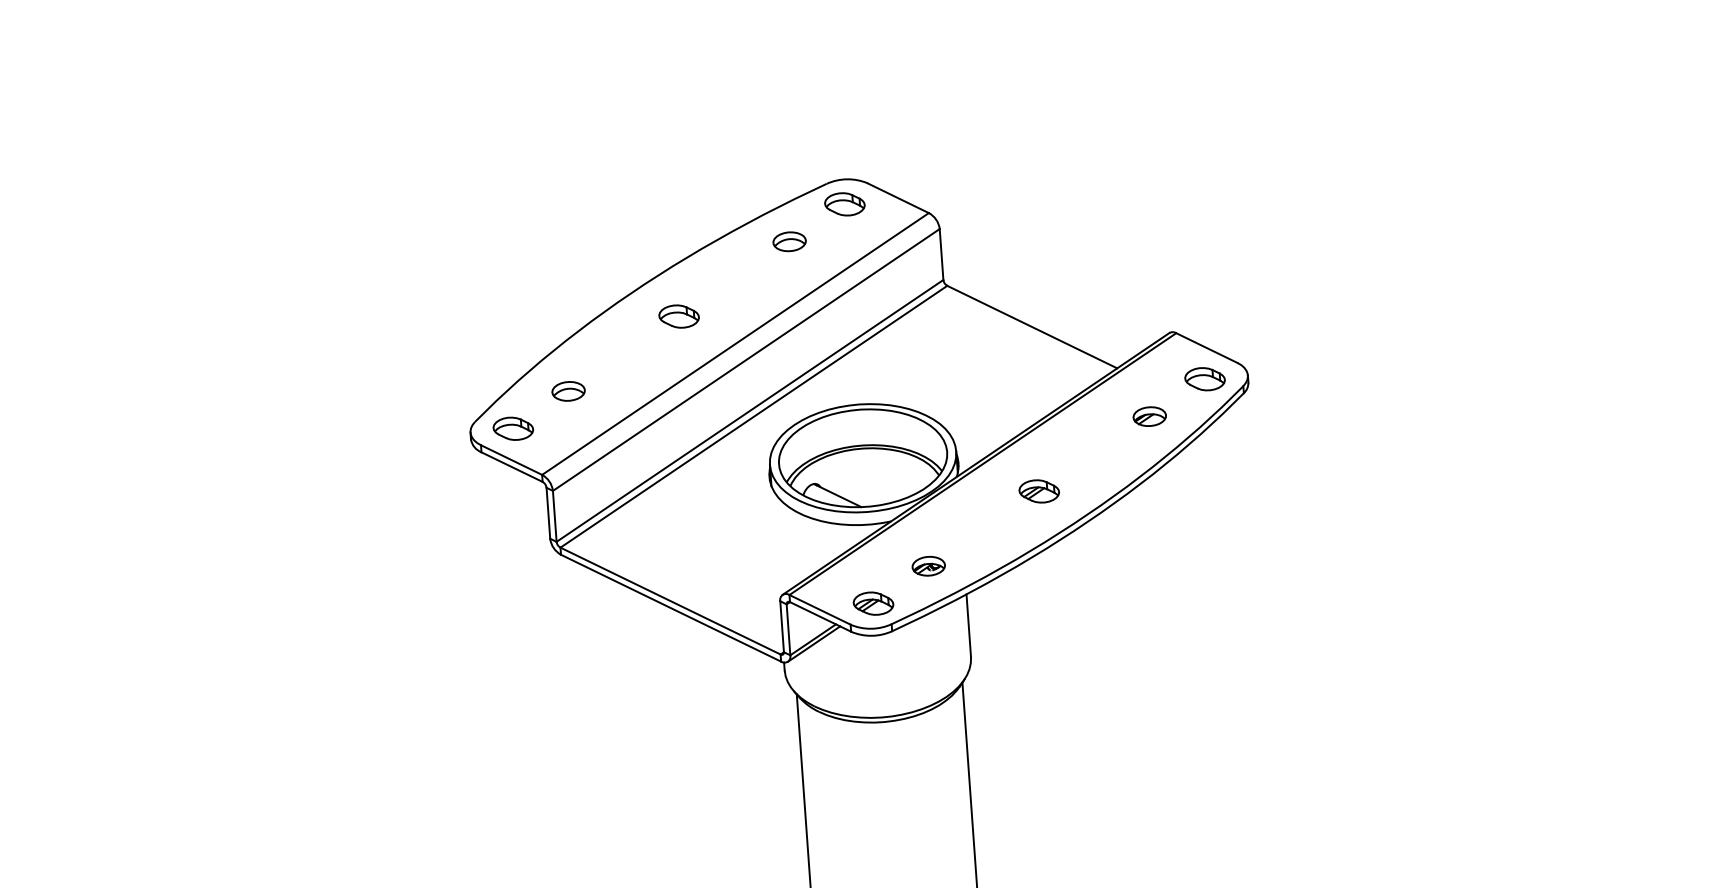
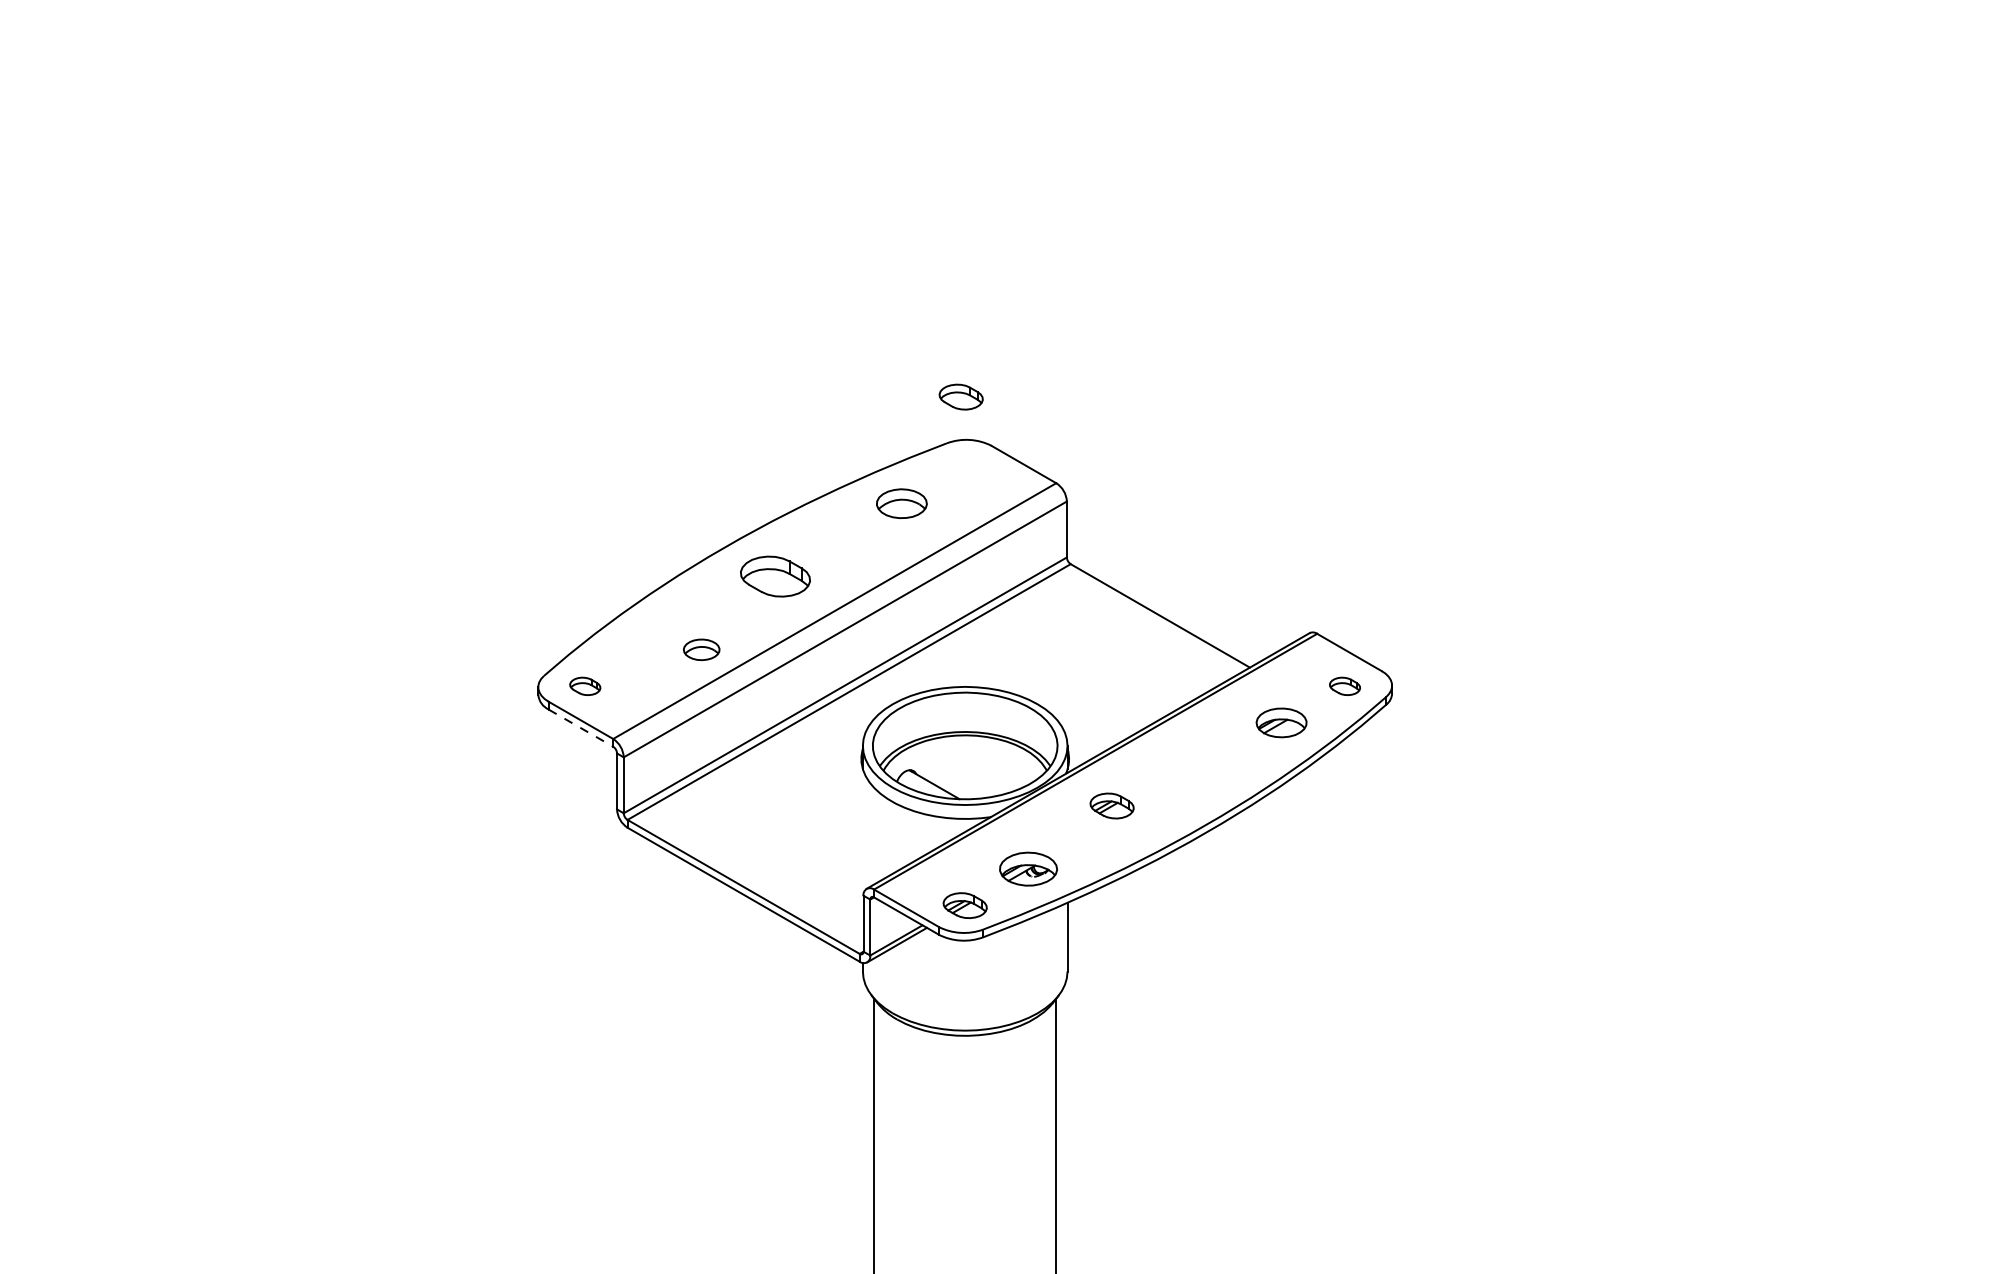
part: (844, 203) -> (960, 396), moved
part: (789, 241) -> (901, 503), size x1.4
part: (678, 316) -> (774, 576), size x1.6
part: (1204, 379) -> (1344, 686), size x0.7
part: (568, 391) -> (701, 649), moved
part: (1149, 416) -> (1281, 722), size x1.4
part: (512, 428) -> (584, 686), size x0.7
line: (512, 467) -> (581, 728), solid -> dashed
part: (1038, 491) -> (1111, 805), moved
part: (928, 565) -> (1028, 868), size x1.6

